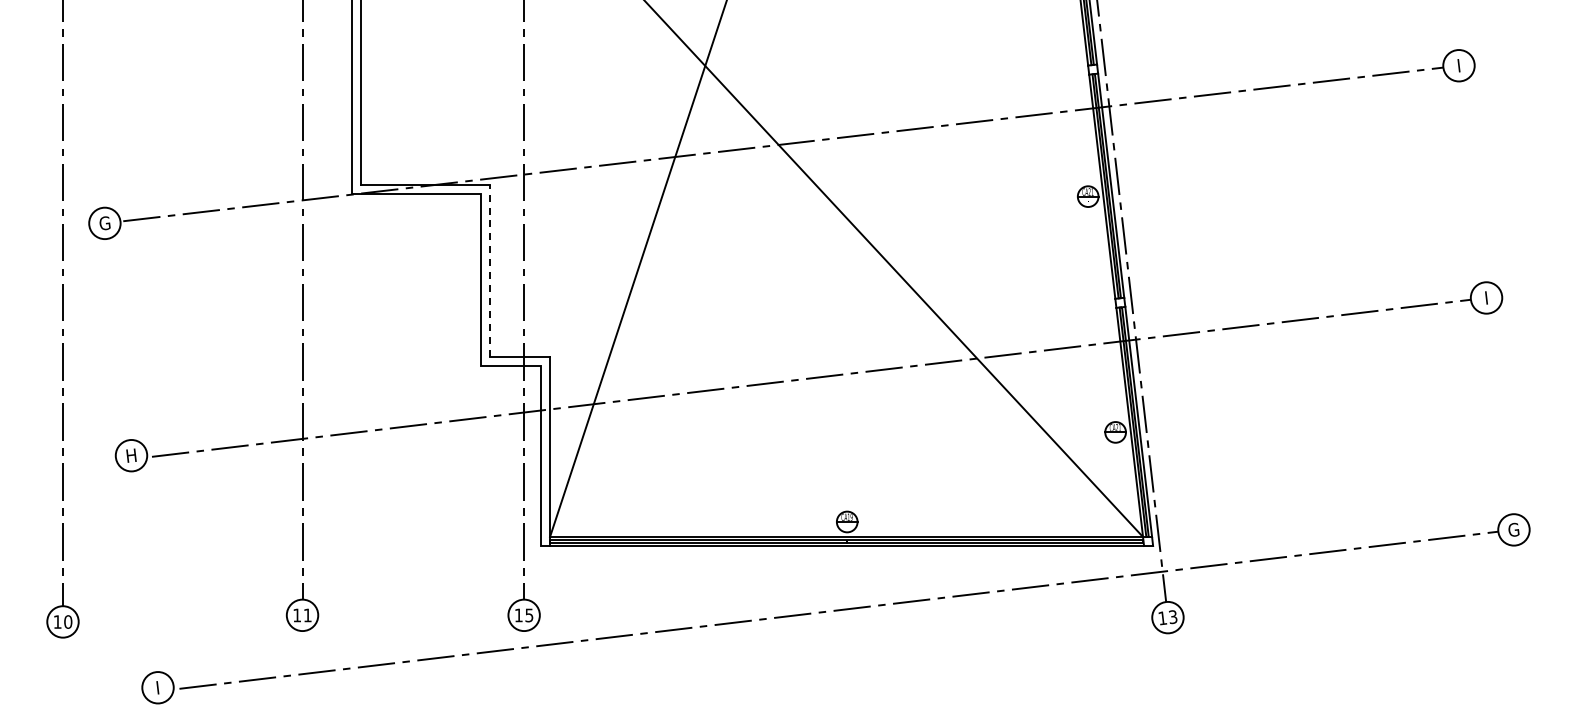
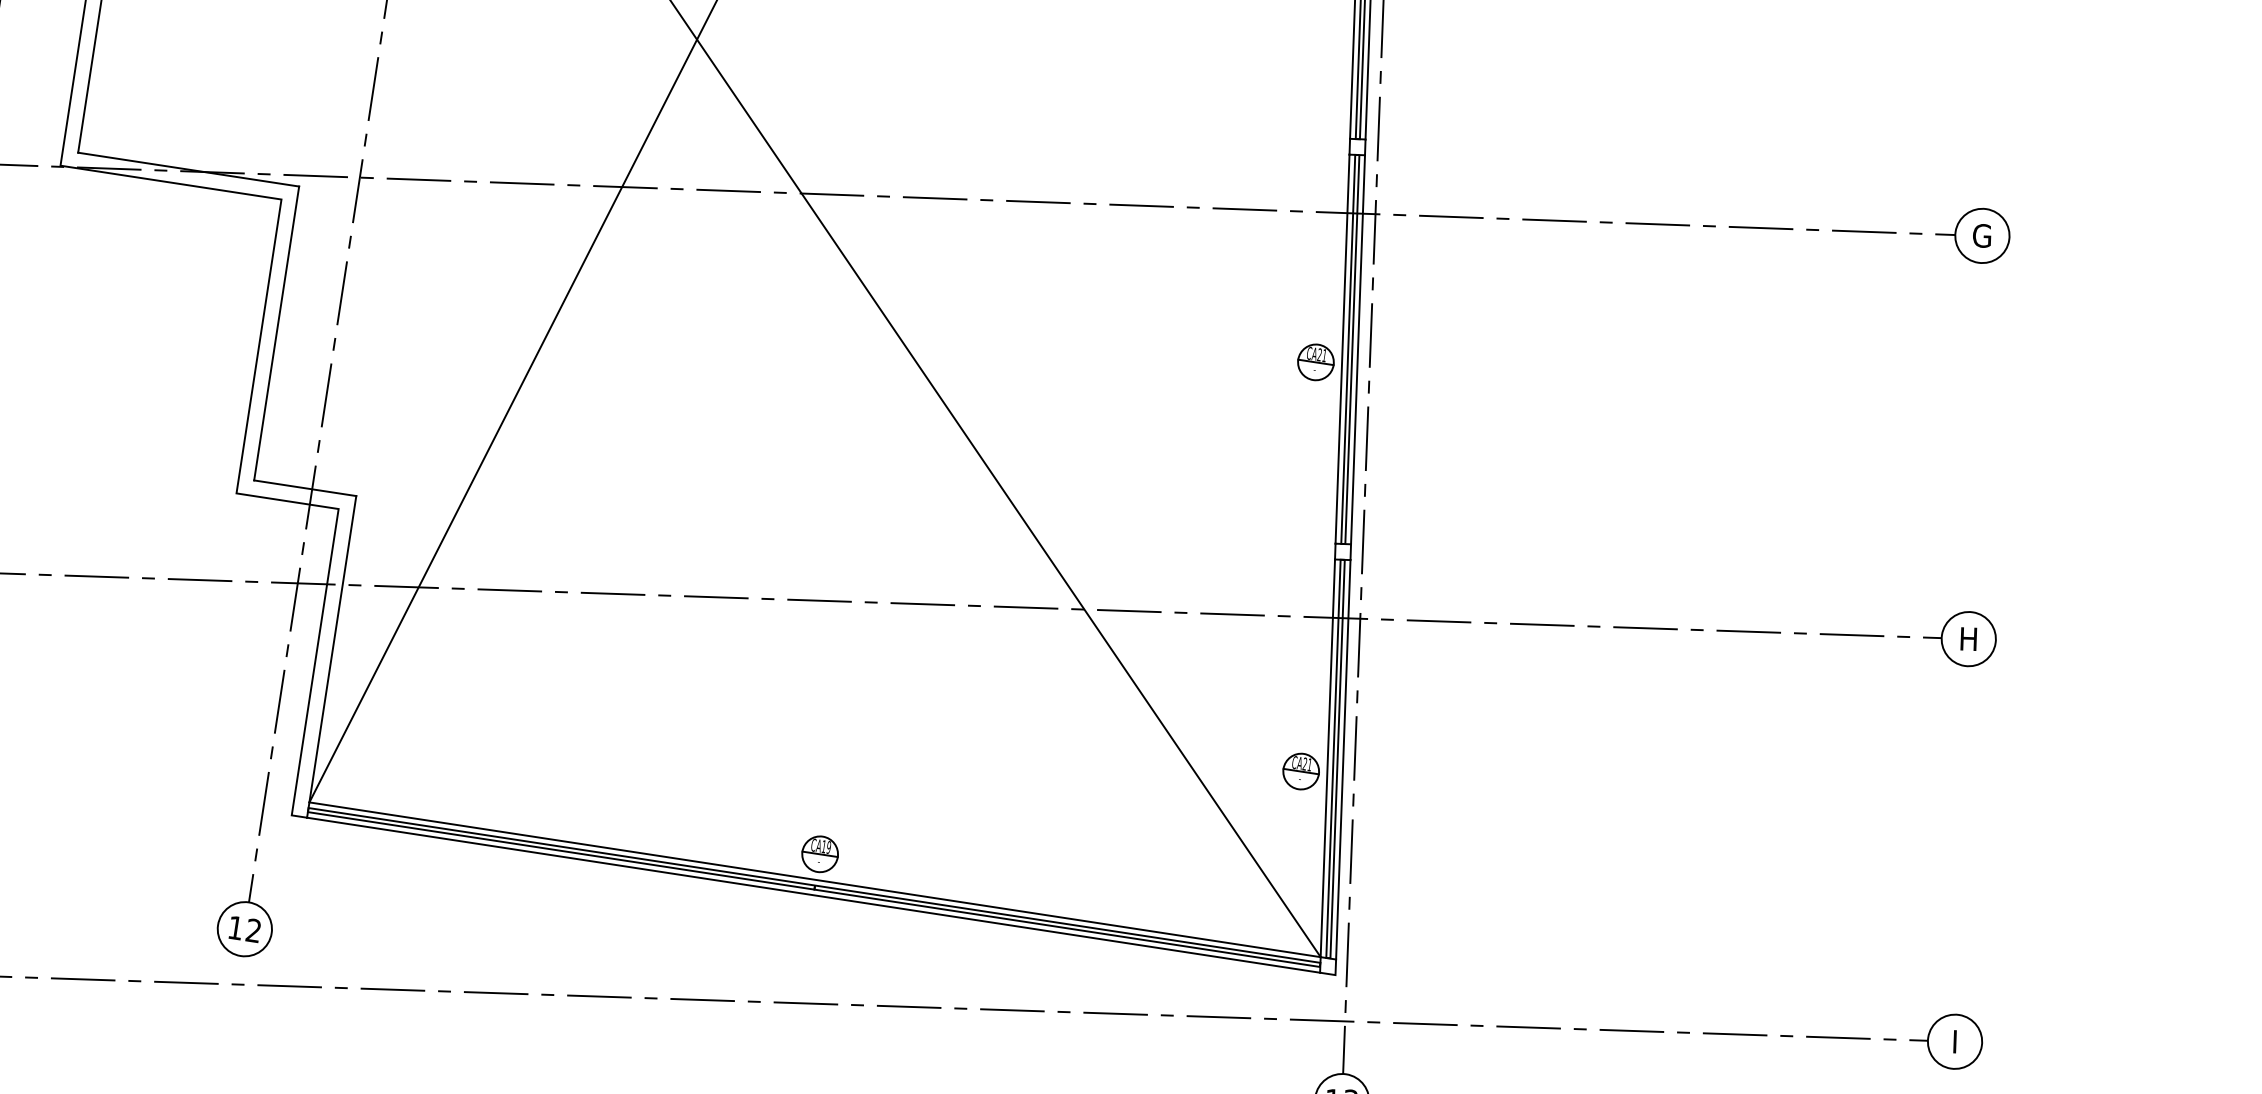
text: (1458, 65) -> (1981, 235), I -> G
line: (490, 270) -> (277, 332), dashed -> solid
text: (1486, 297) -> (1968, 638), I -> H
text: (1513, 529) -> (1954, 1040), G -> I
text: (529, 615) -> (253, 930), 15 -> 12

